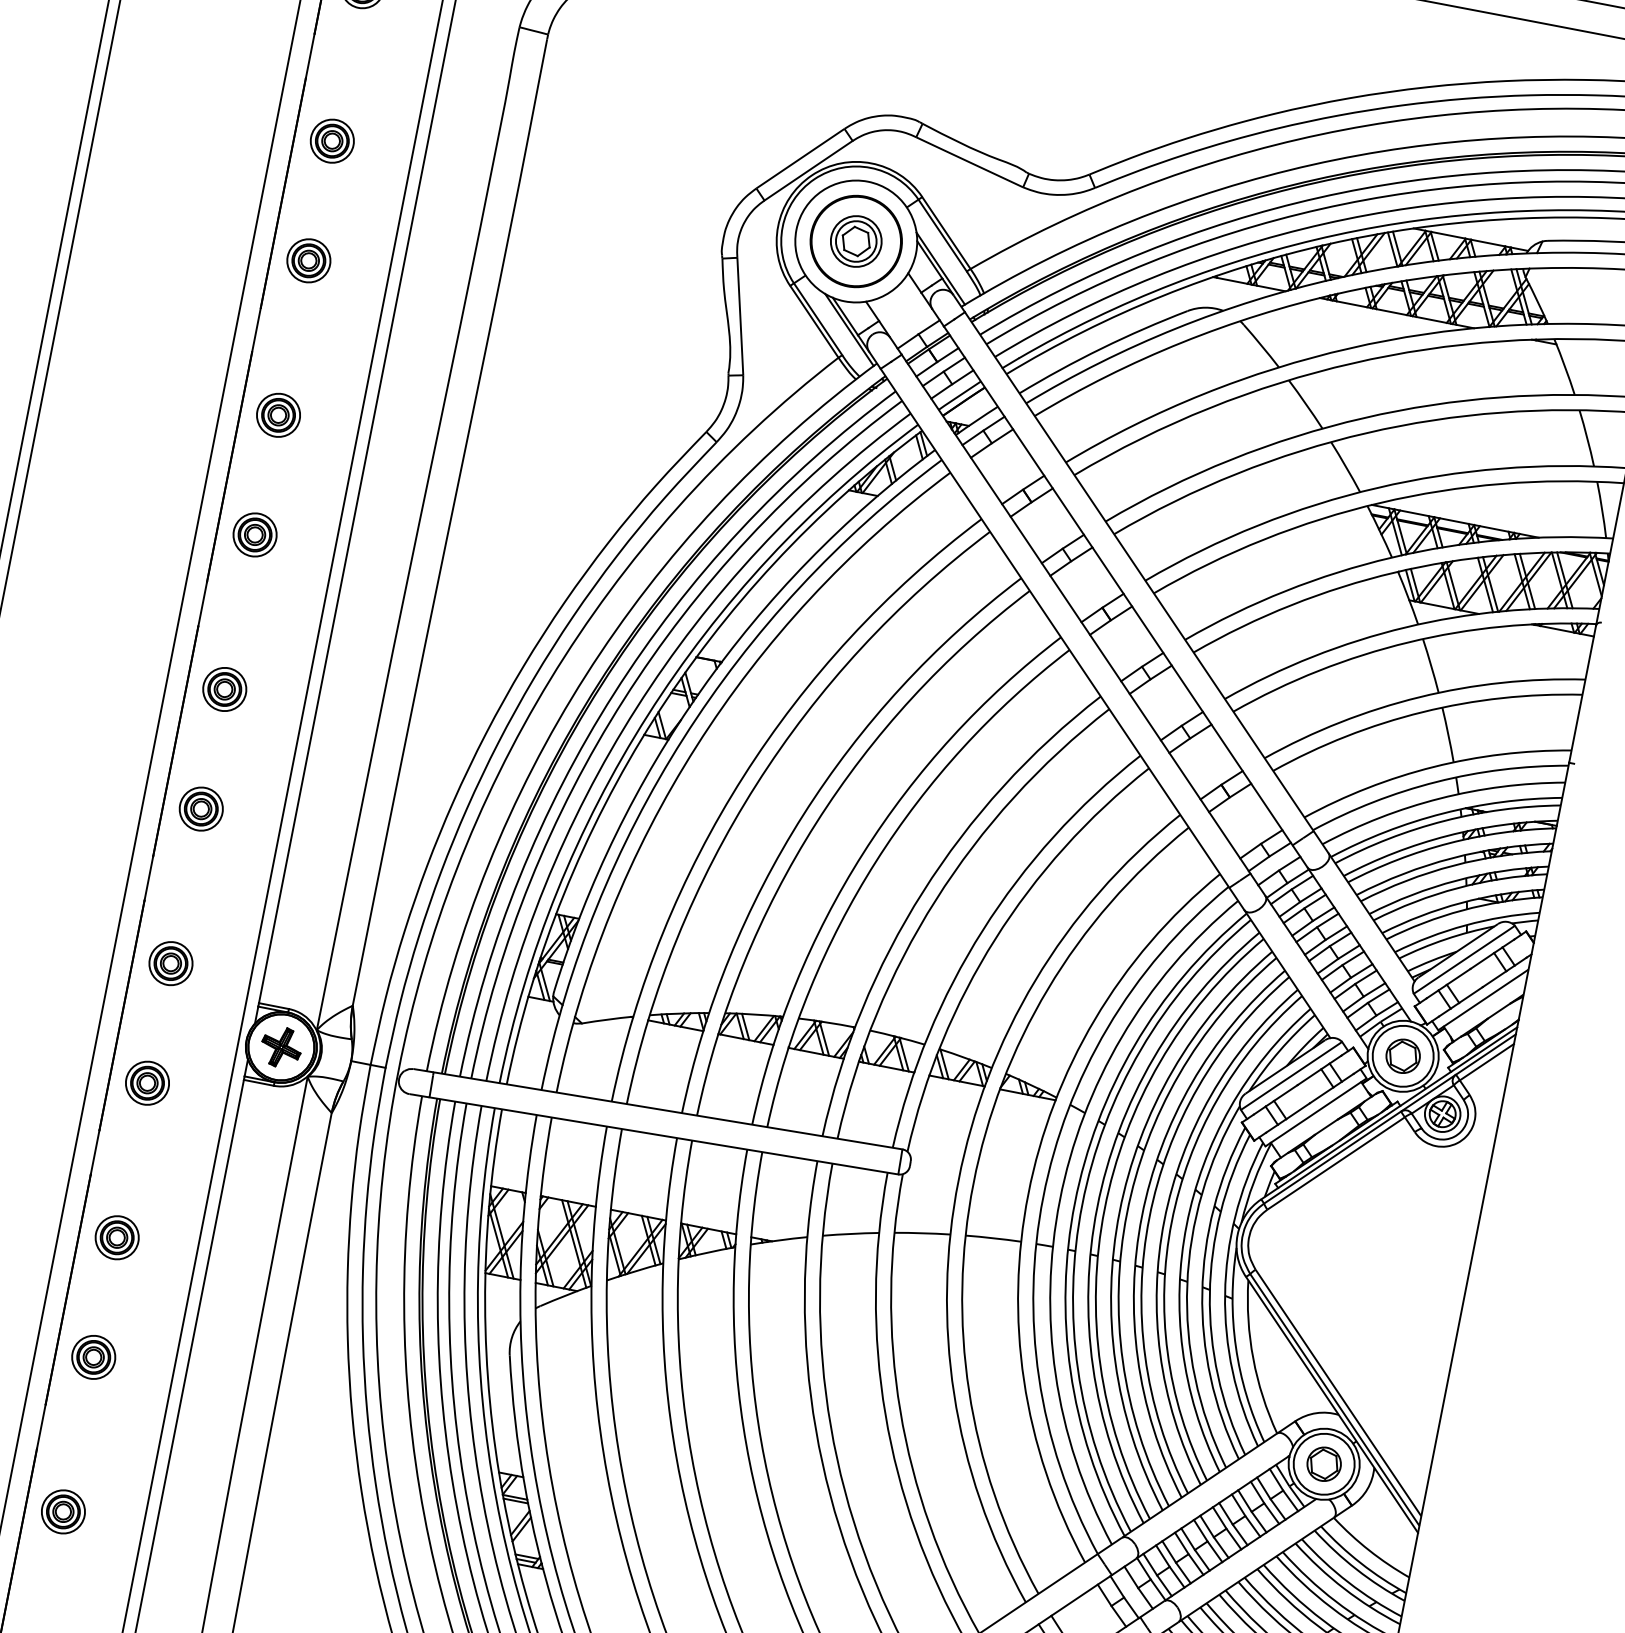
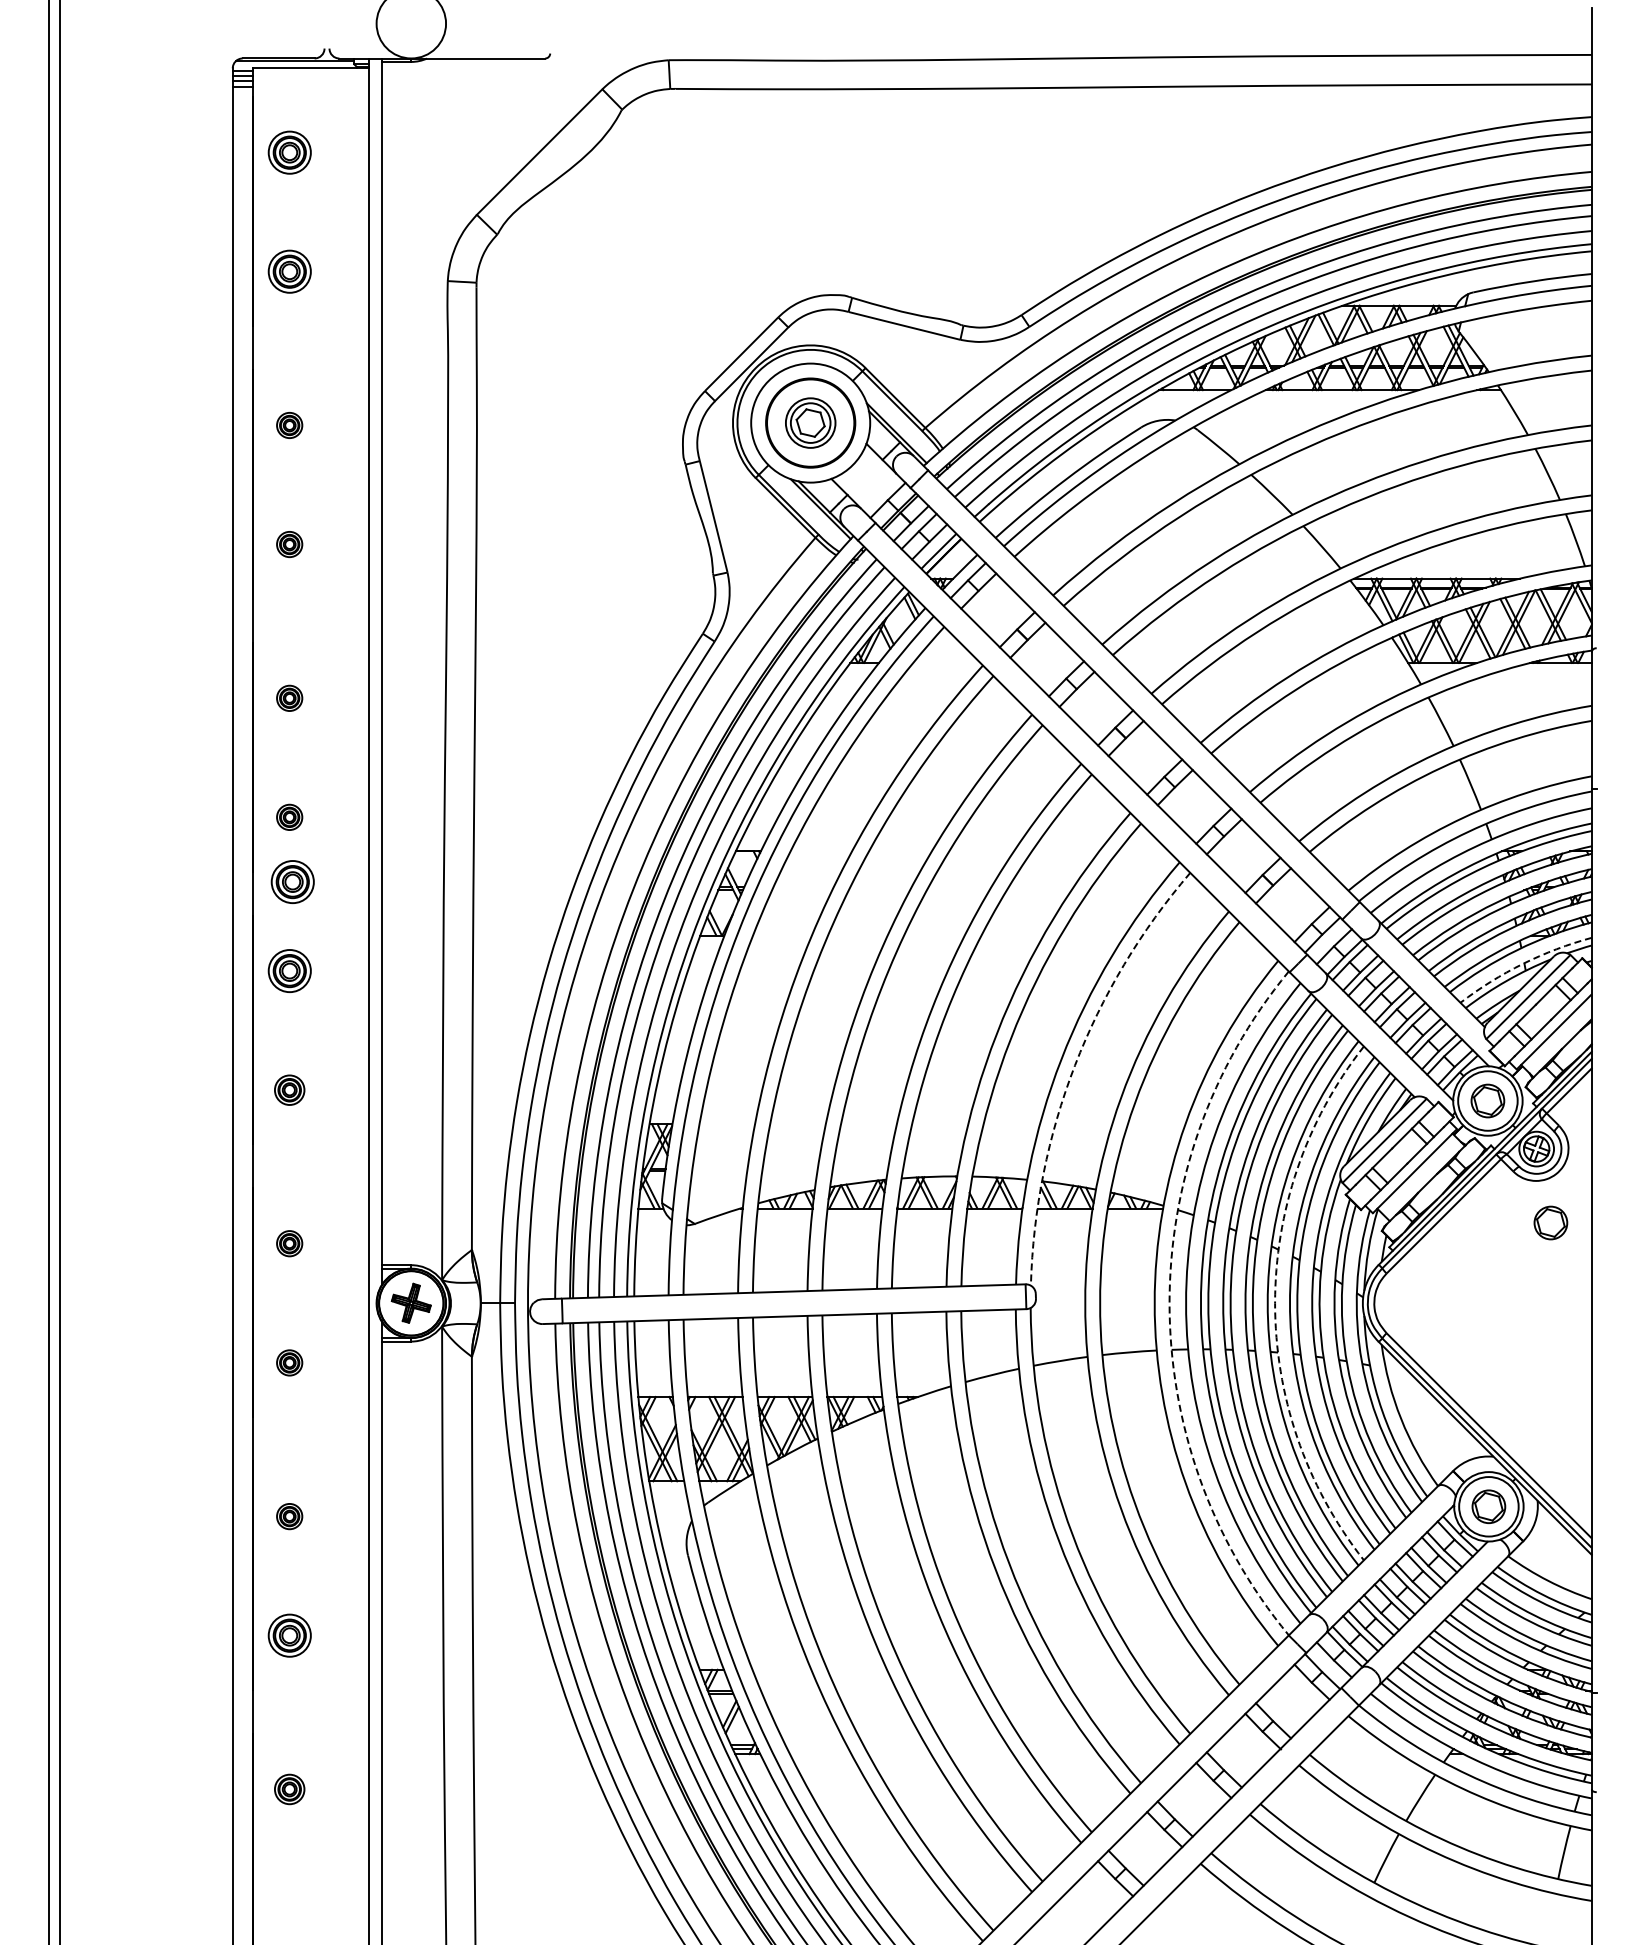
part: (332, 141) -> (289, 425), size x0.6
part: (308, 260) -> (289, 544), size x0.6
part: (278, 415) -> (289, 698), size x0.6
part: (254, 535) -> (289, 817), size x0.6
part: (245, 600) -> (292, 881), added
part: (200, 809) -> (289, 1090), size x0.7
arc: (1465, 924) -> (1522, 963), solid -> dashed
arc: (994, 939) -> (1074, 1065), solid -> dashed
part: (170, 963) -> (289, 1243), size x0.6
part: (147, 1082) -> (289, 1362), size x0.6
part: (1442, 1190) -> (1550, 1222), added
arc: (1043, 1196) -> (1169, 1303), solid -> dashed
arc: (1149, 1217) -> (1275, 1303), solid -> dashed
part: (116, 1237) -> (289, 1516), size x0.6
part: (63, 1511) -> (289, 1789), size x0.7

